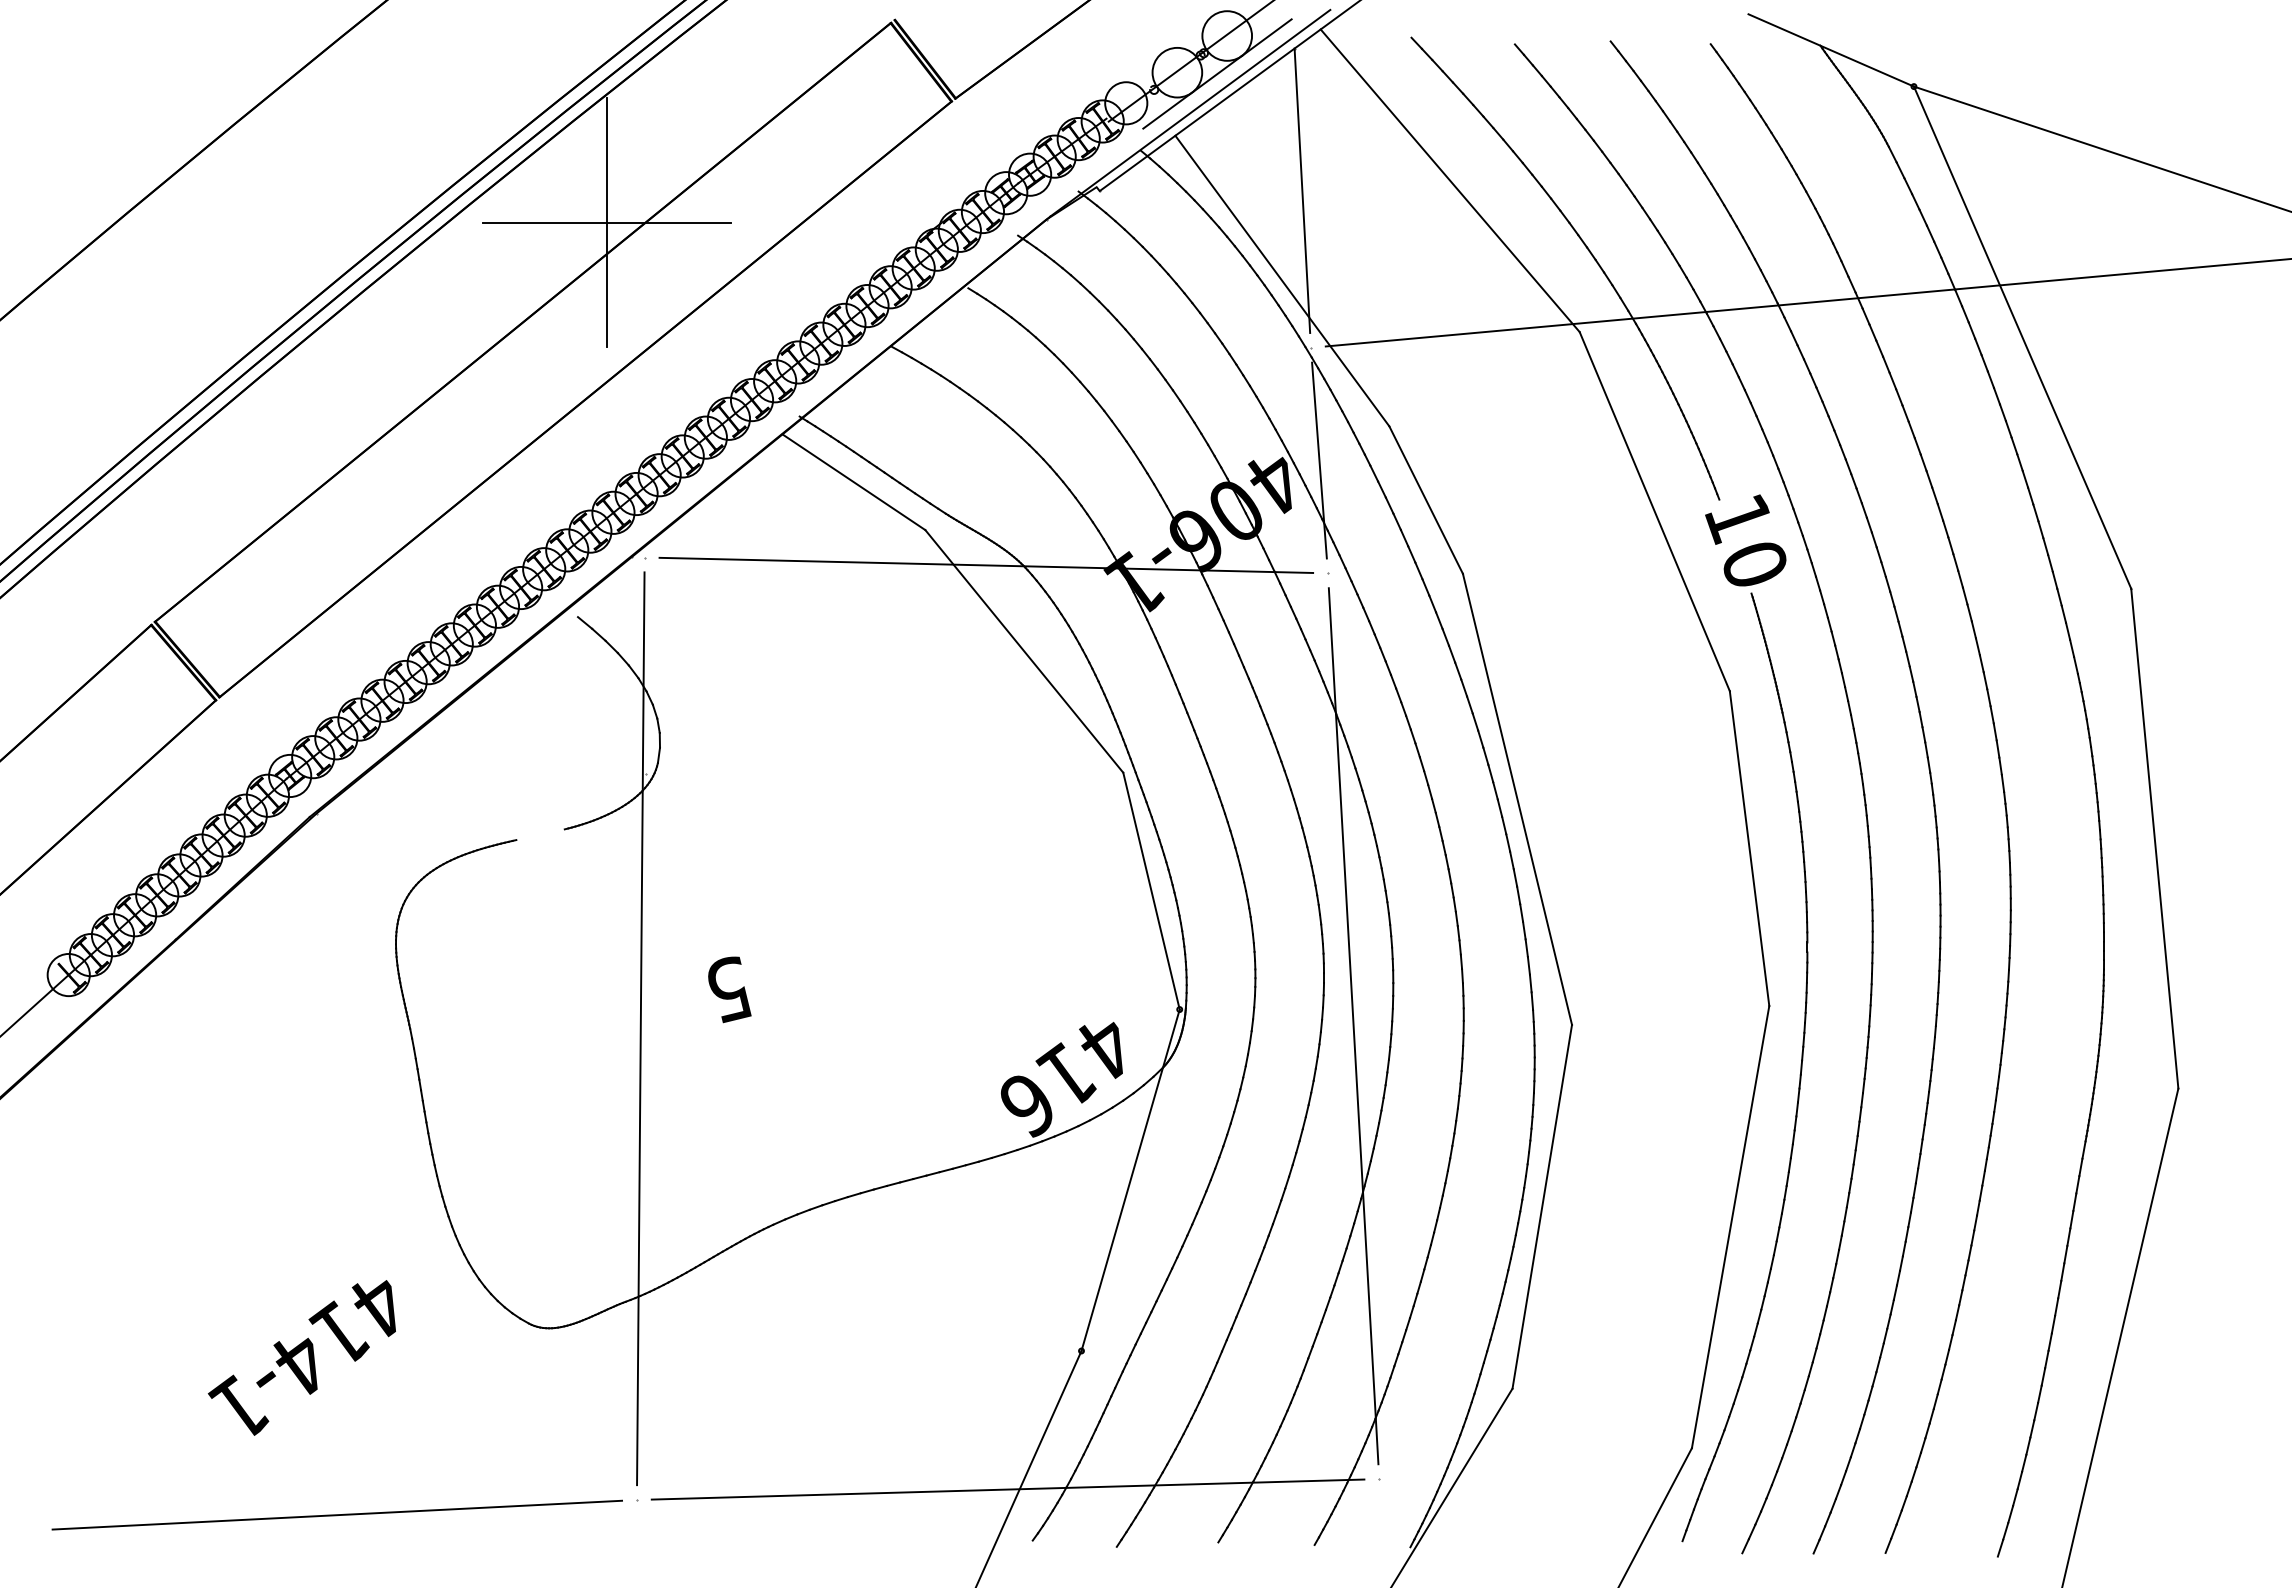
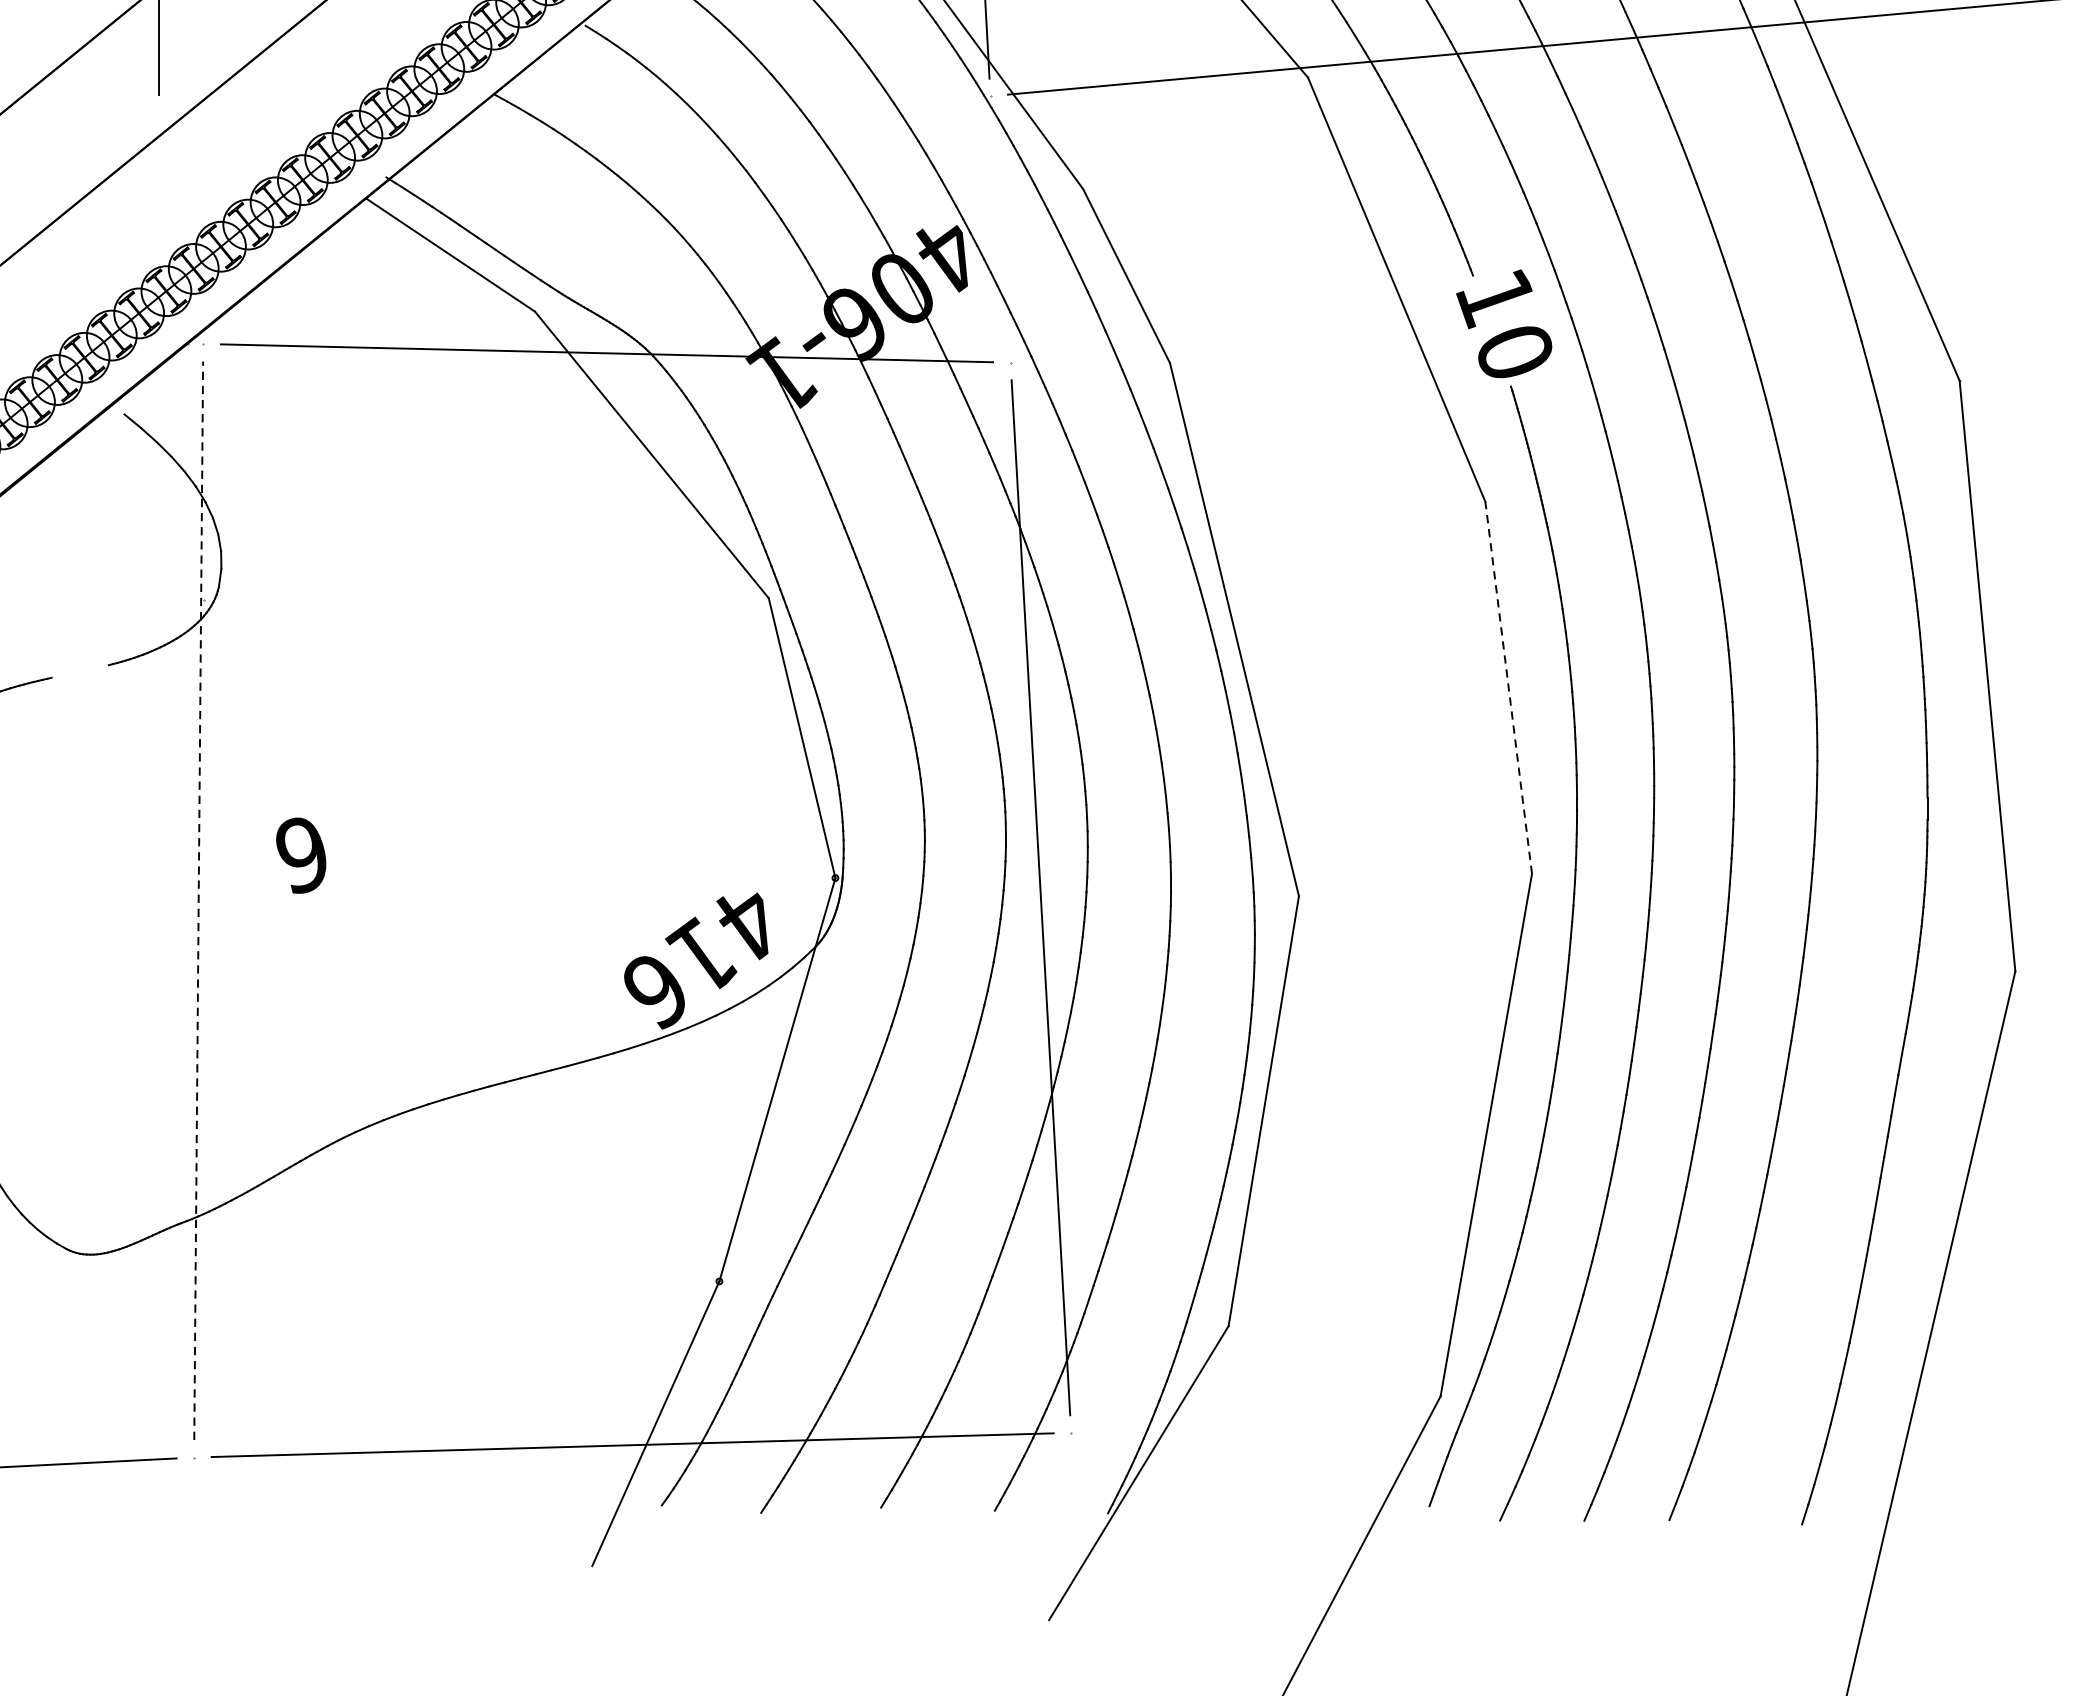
line: (1319, 460) -> (1000, 229), removed
line: (1749, 848) -> (1508, 687), solid -> dashed
text: (728, 989) -> (302, 854), 5 -> 6
line: (640, 1028) -> (198, 900), solid -> dashed

